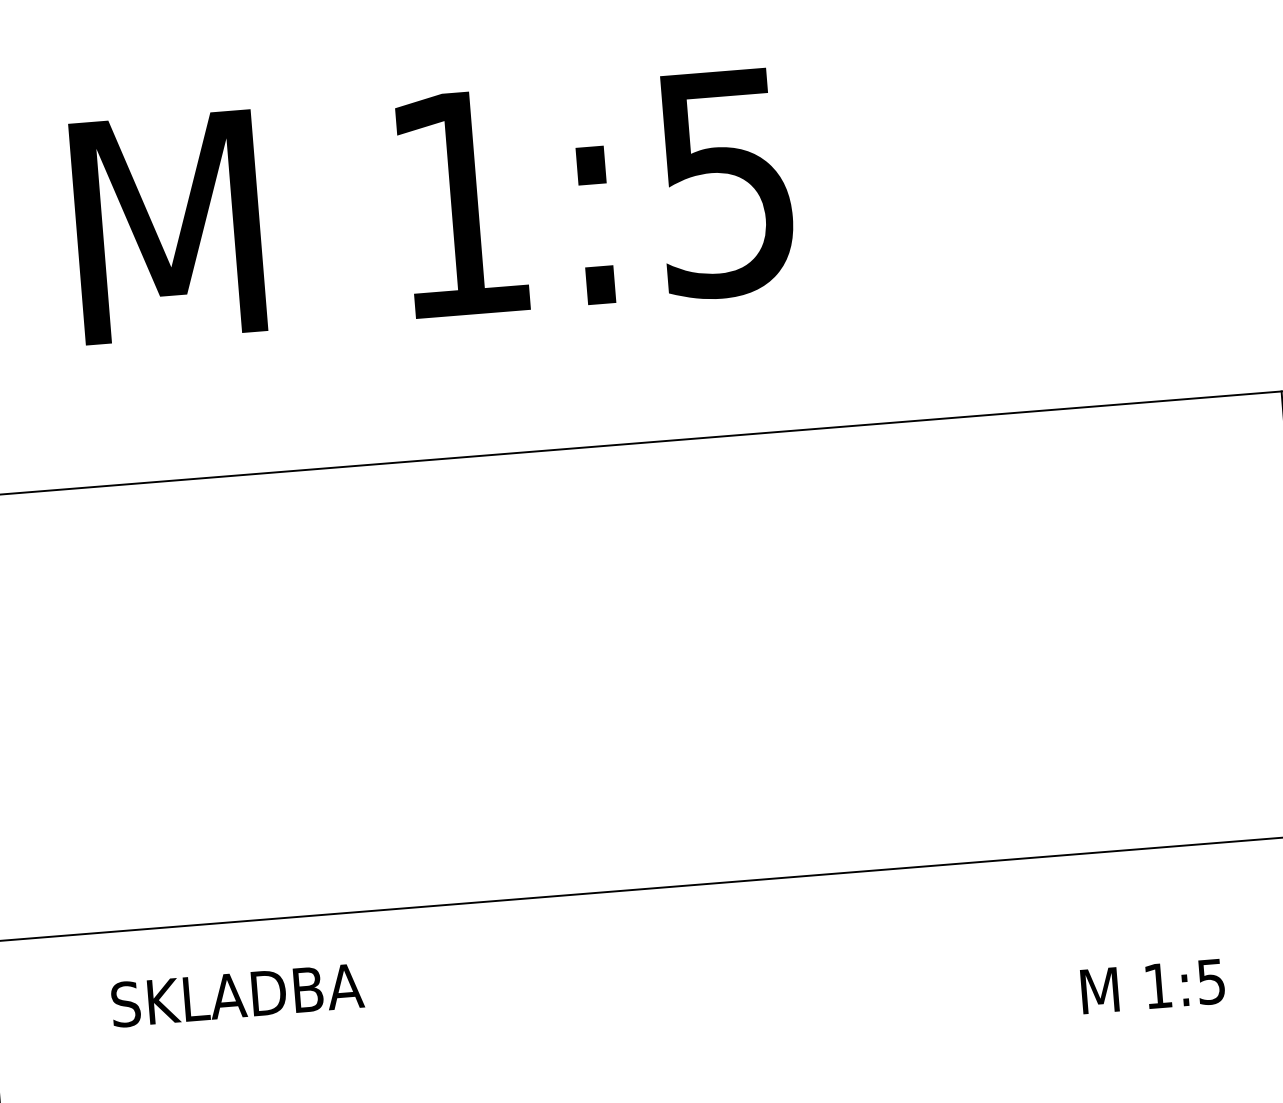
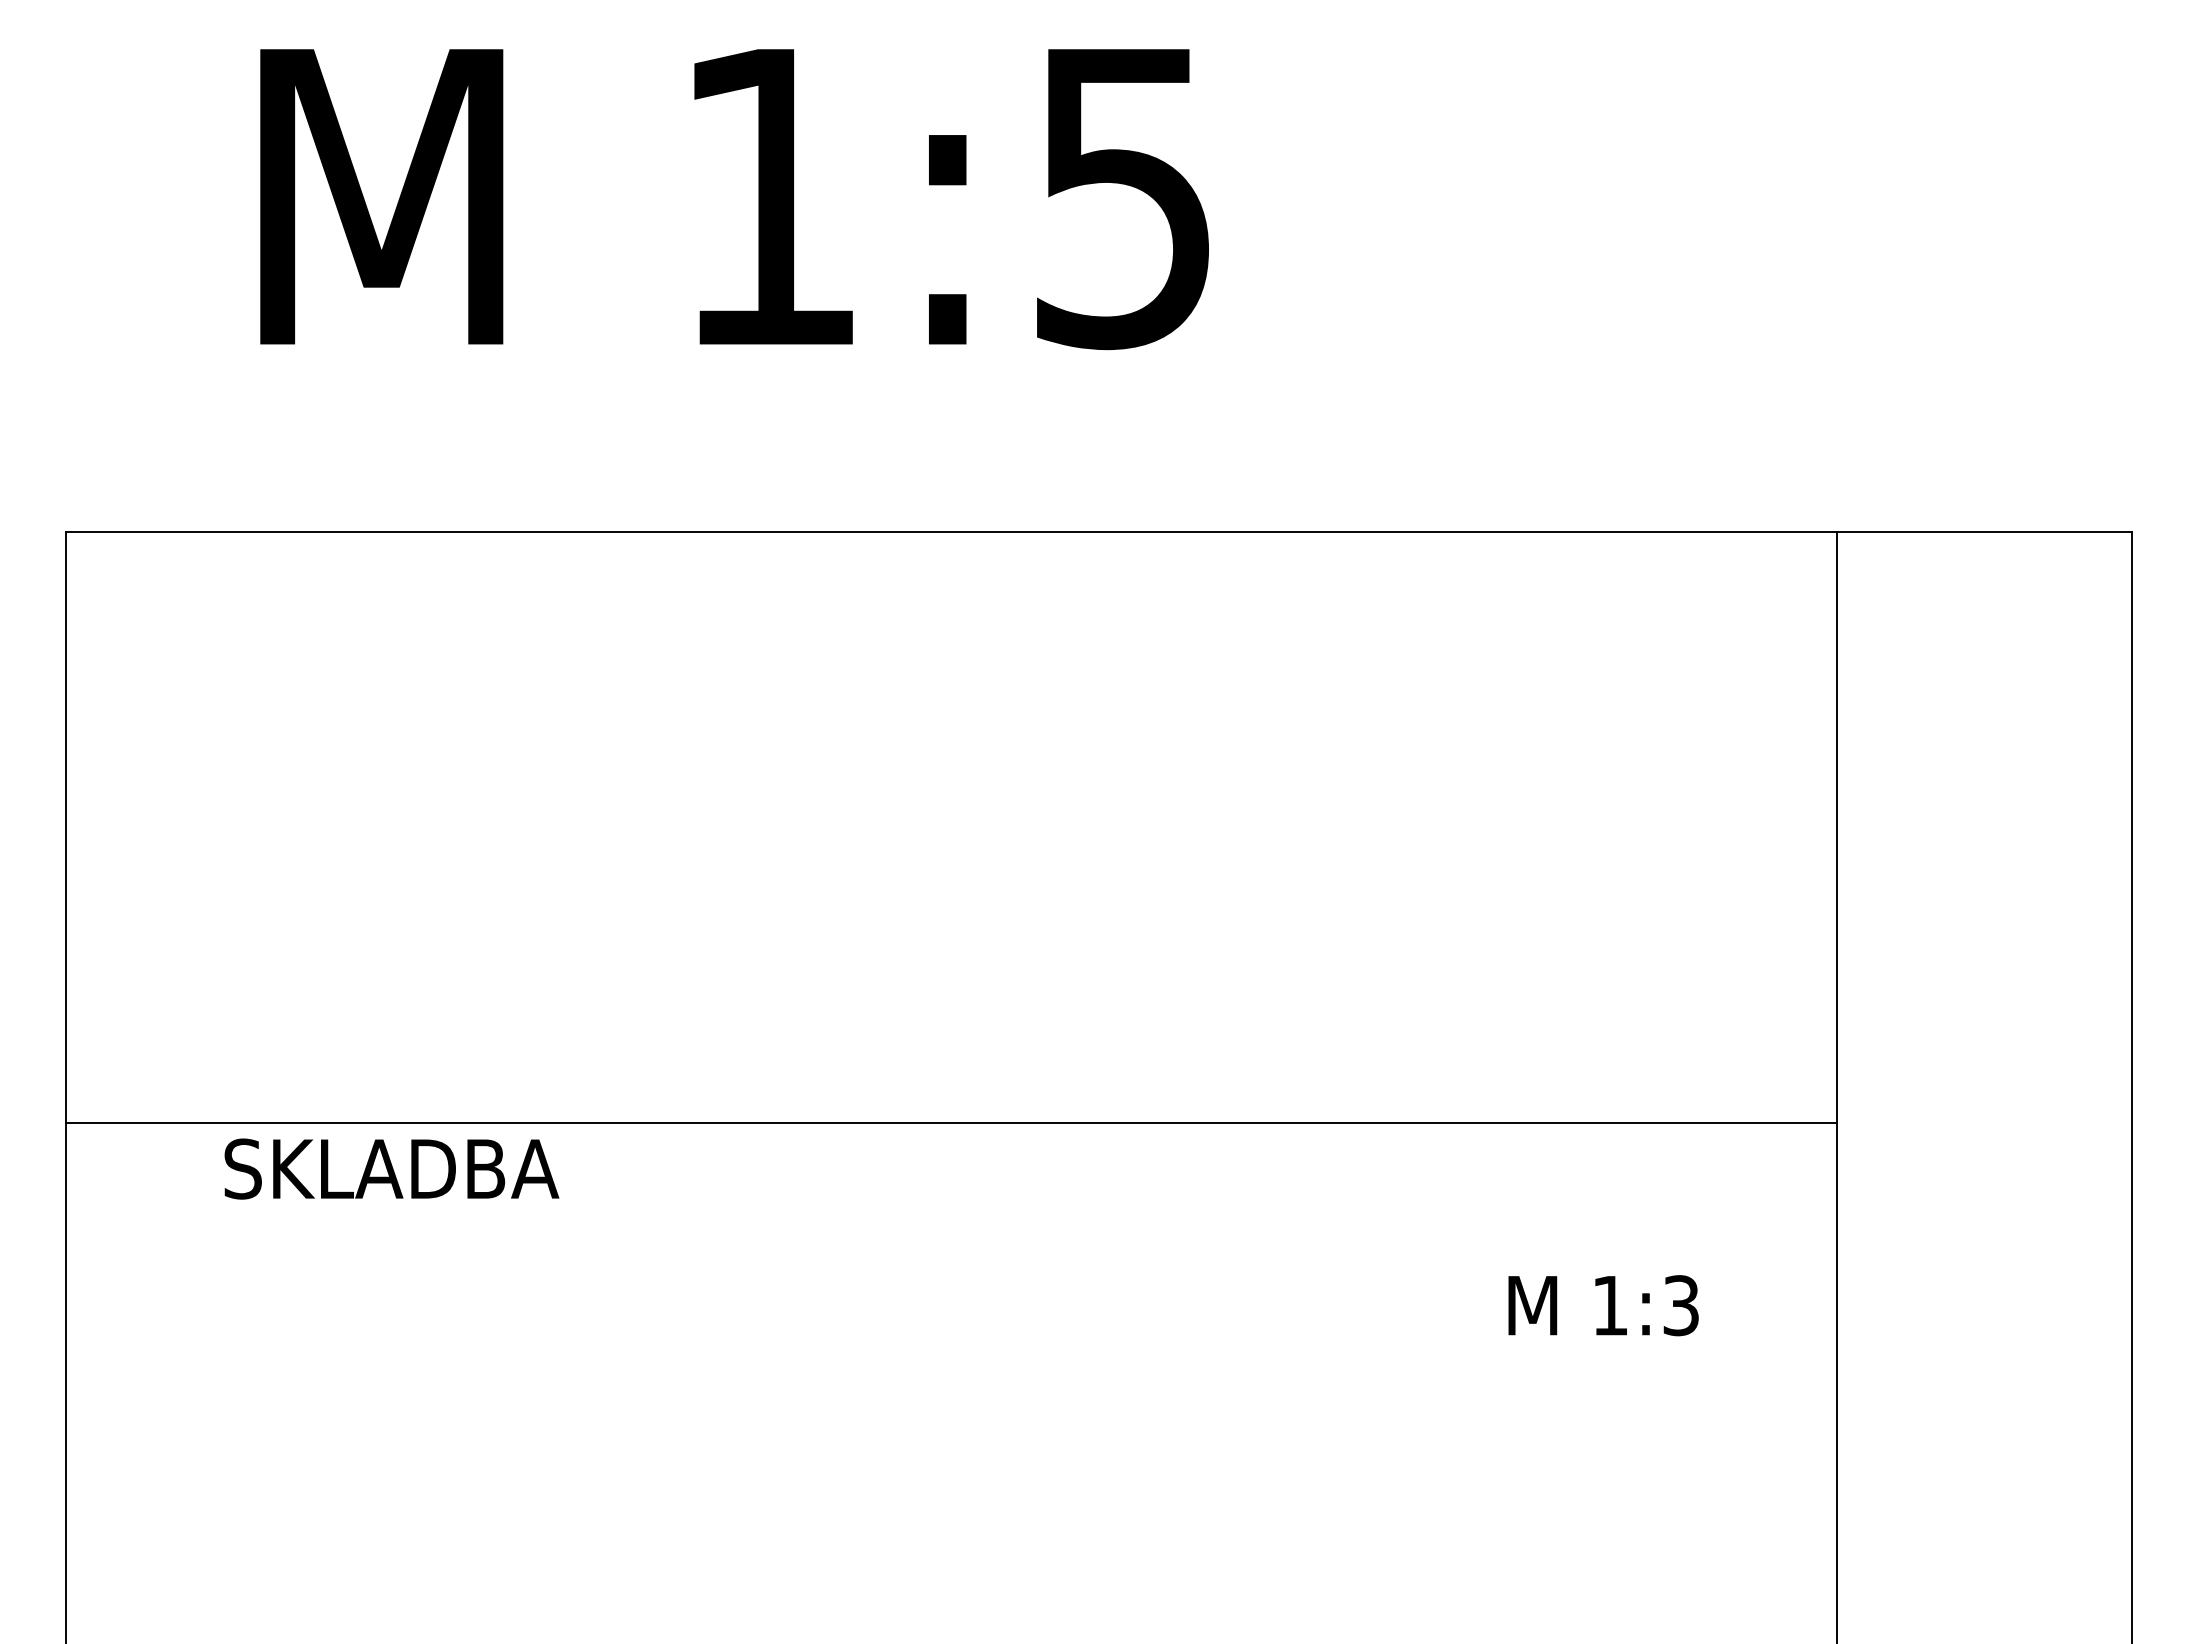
text: (1211, 981) -> (1681, 1305), 1:5 -> 1:3
text: (237, 994) -> (391, 1168), moved

